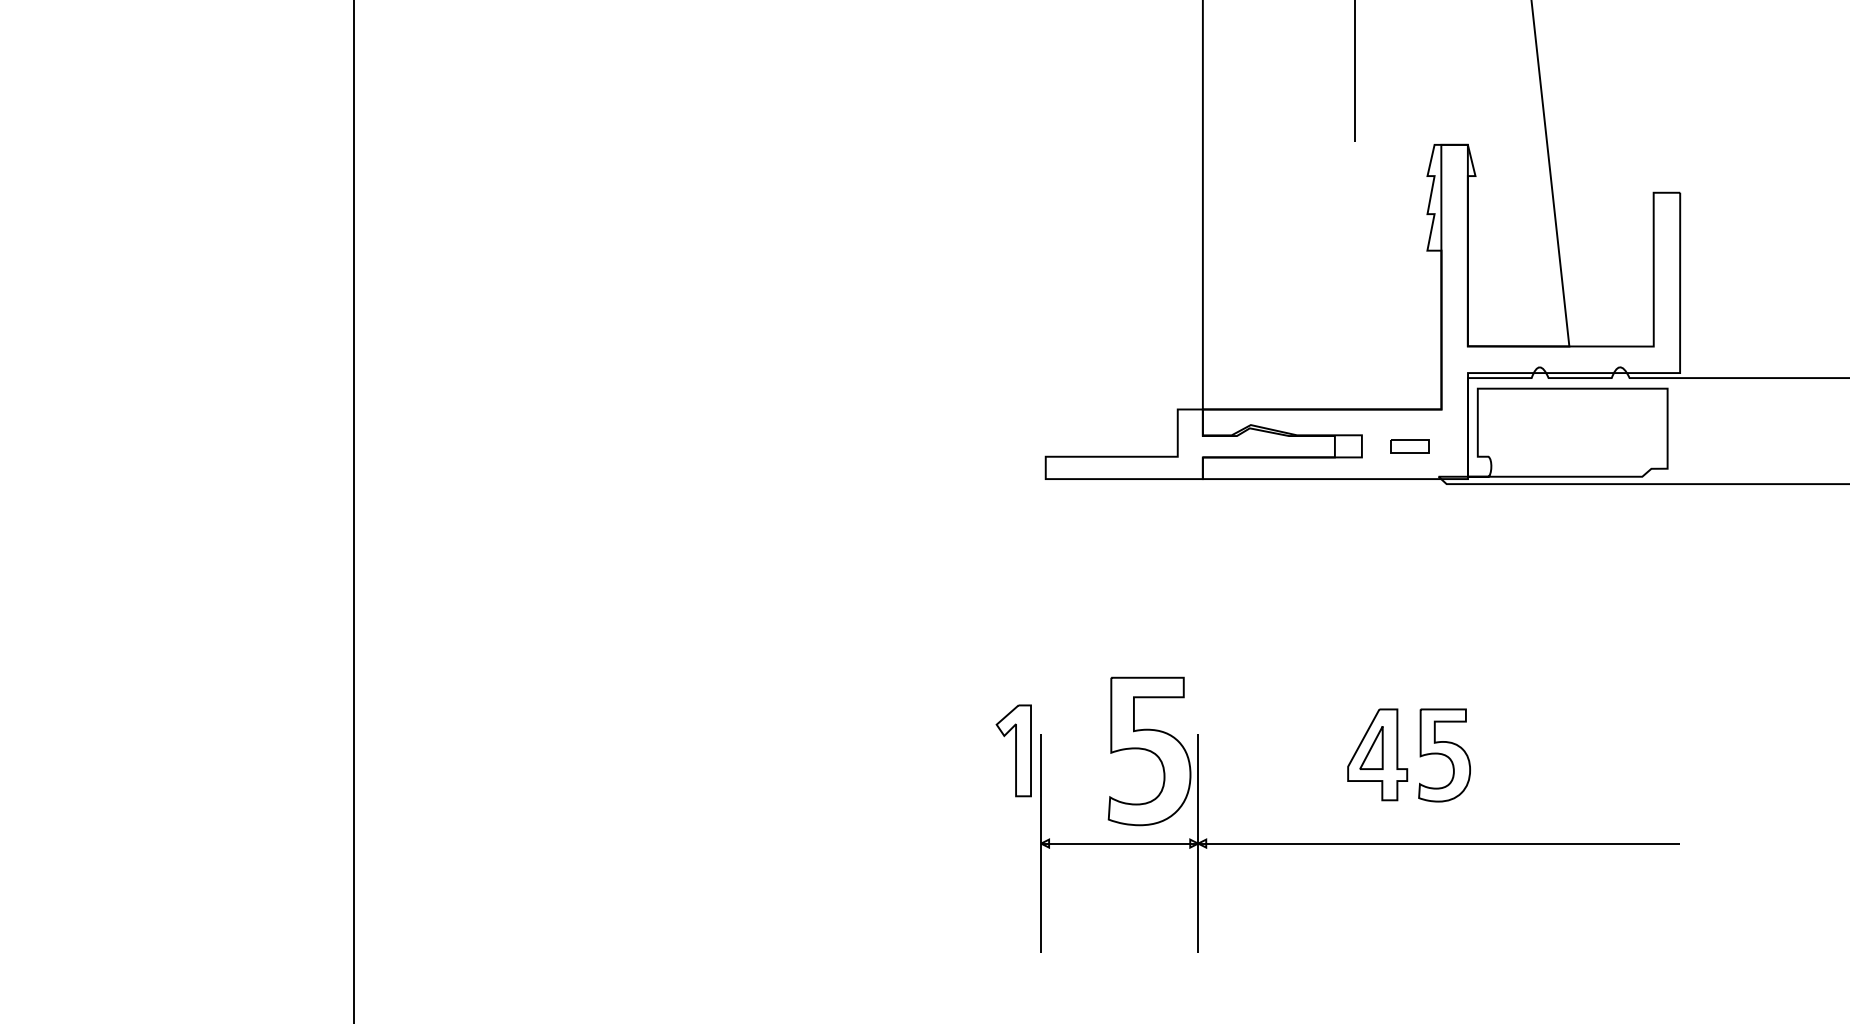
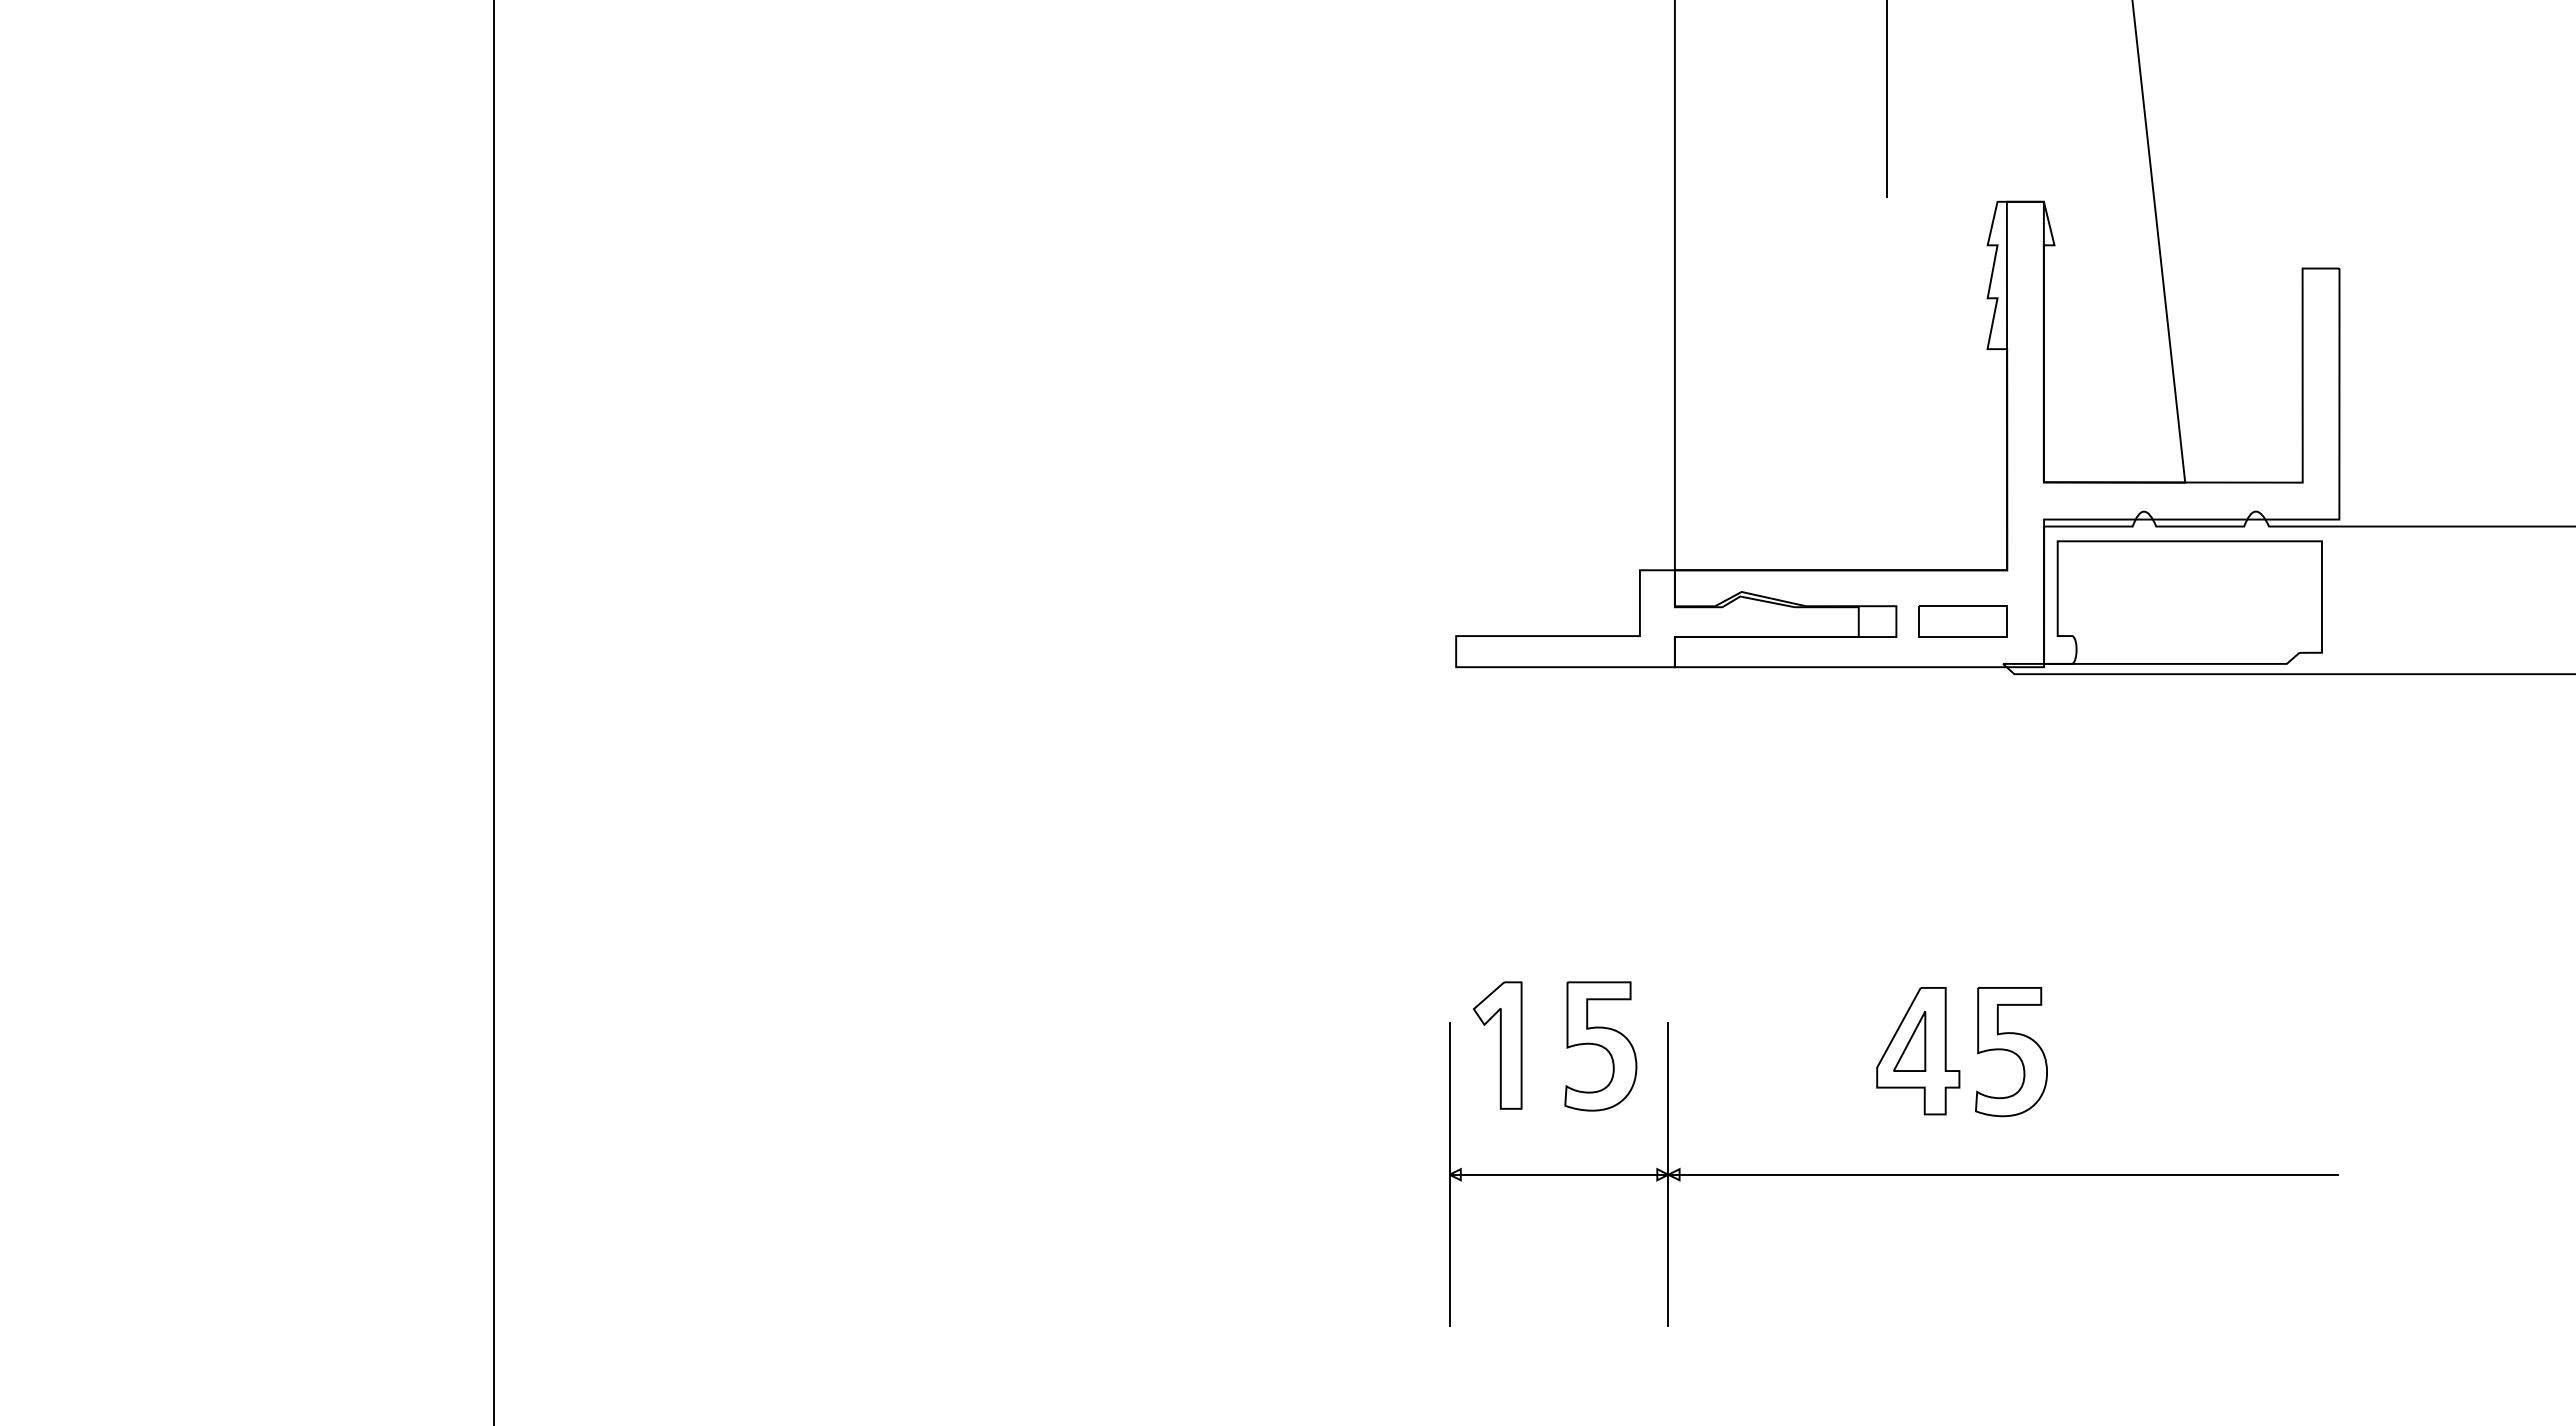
part: (1409, 446) -> (1962, 621), size x1.67
part: (1013, 750) -> (1497, 1045), moved
part: (1149, 751) -> (1600, 1046), size x0.62

